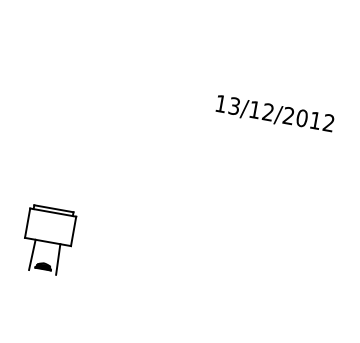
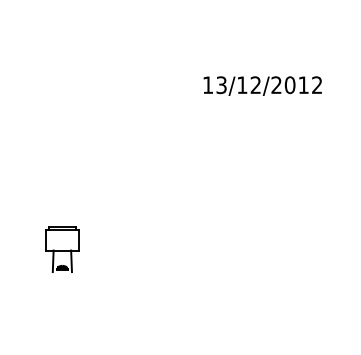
part: (48, 240) -> (62, 249), size x0.7

